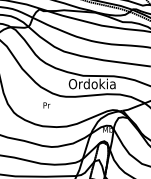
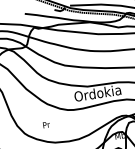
text: (46, 105) -> (46, 125), moved

